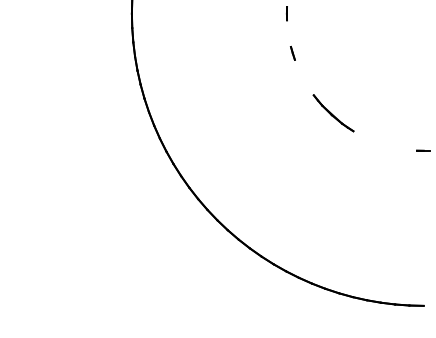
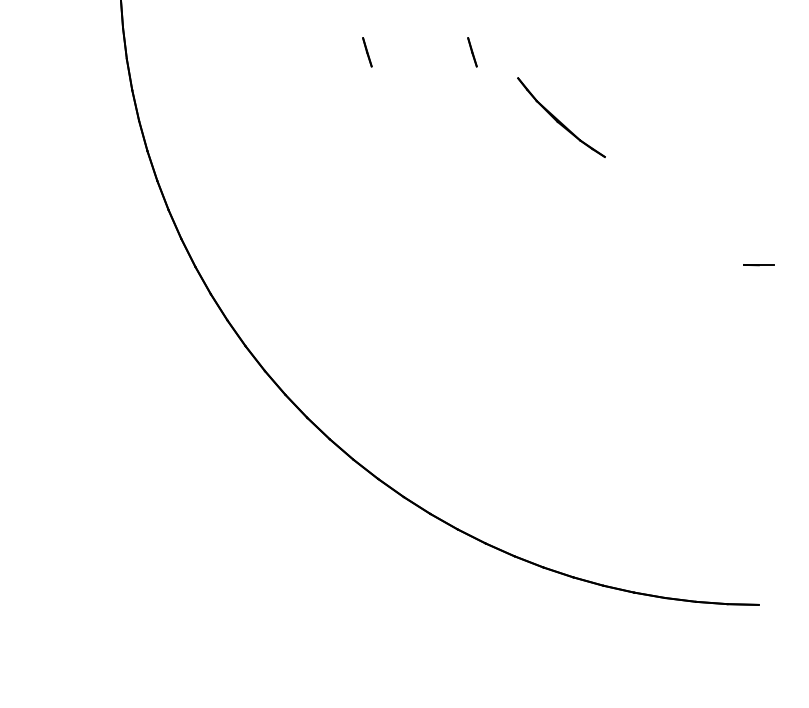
line: (244, 53) -> (366, 52), added
part: (333, 113) -> (561, 118), moved

